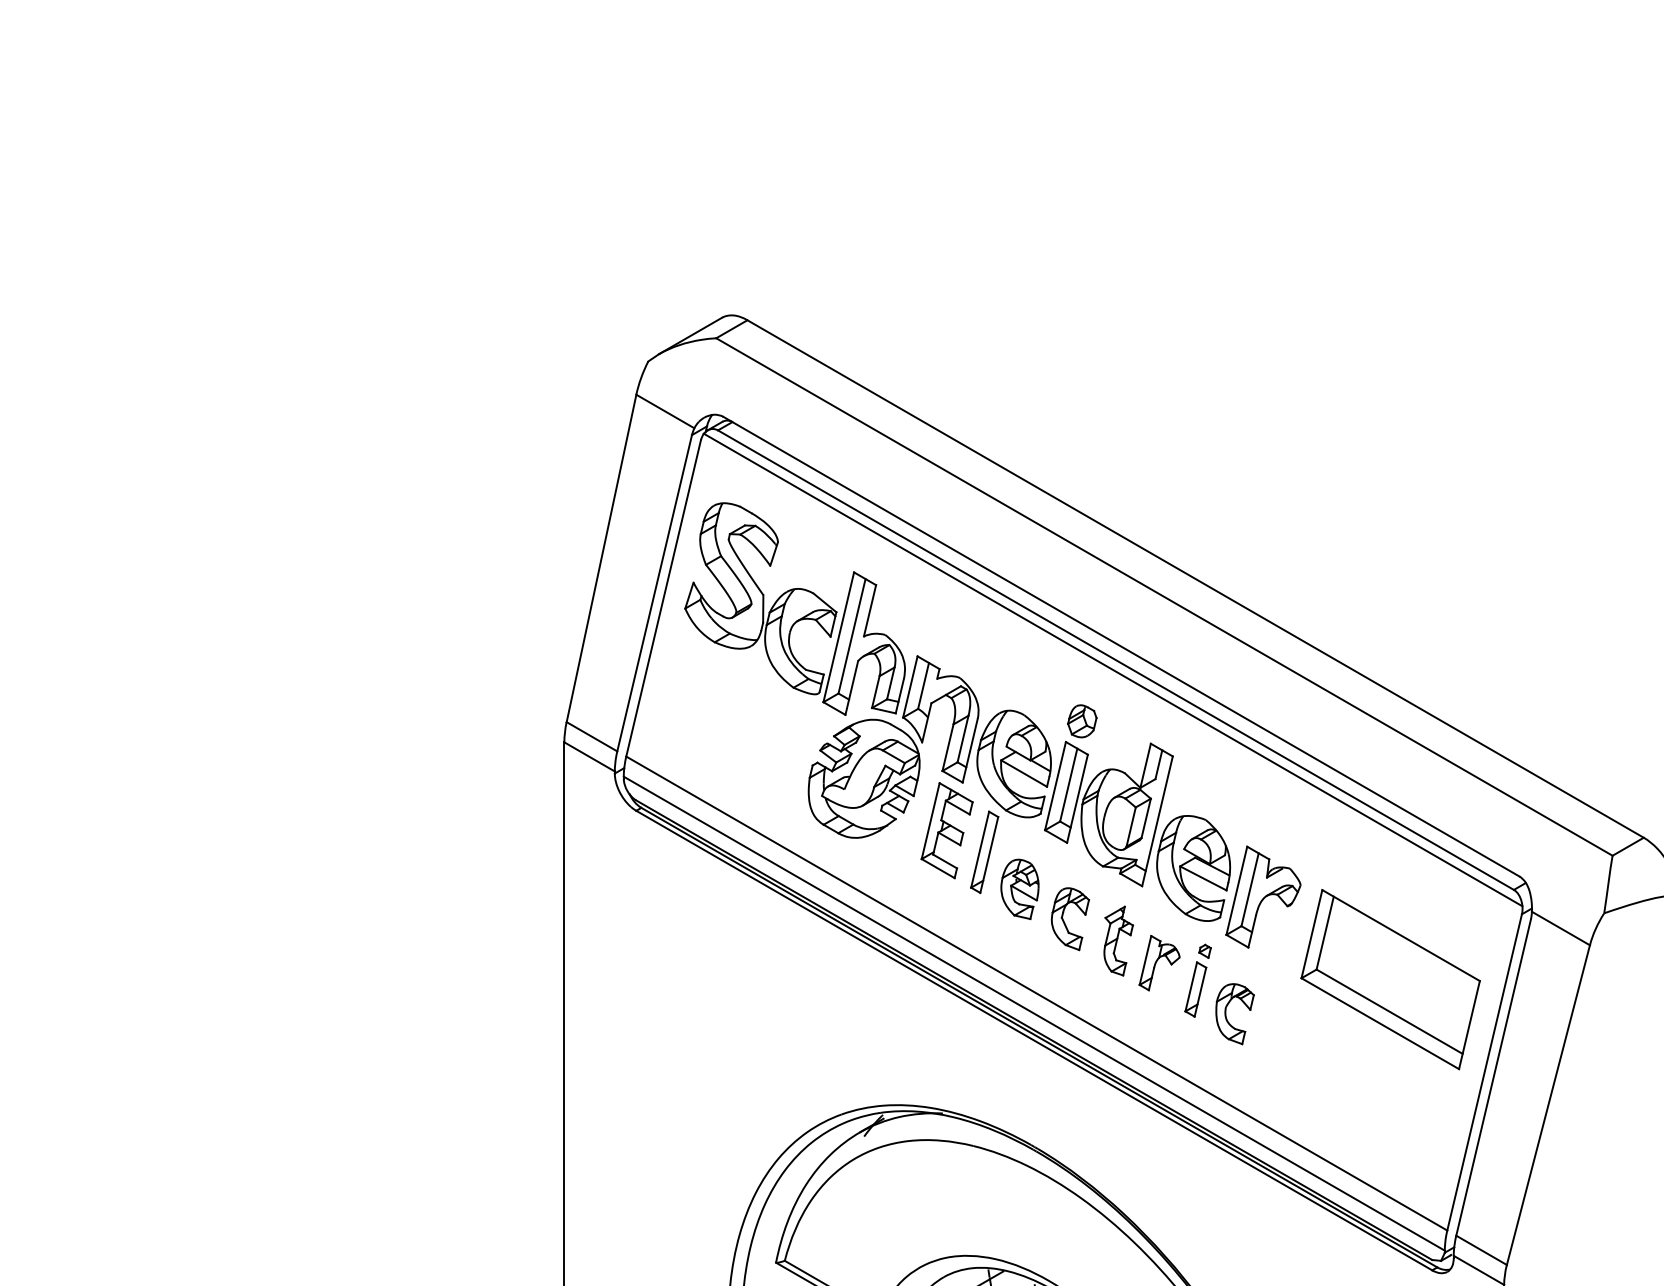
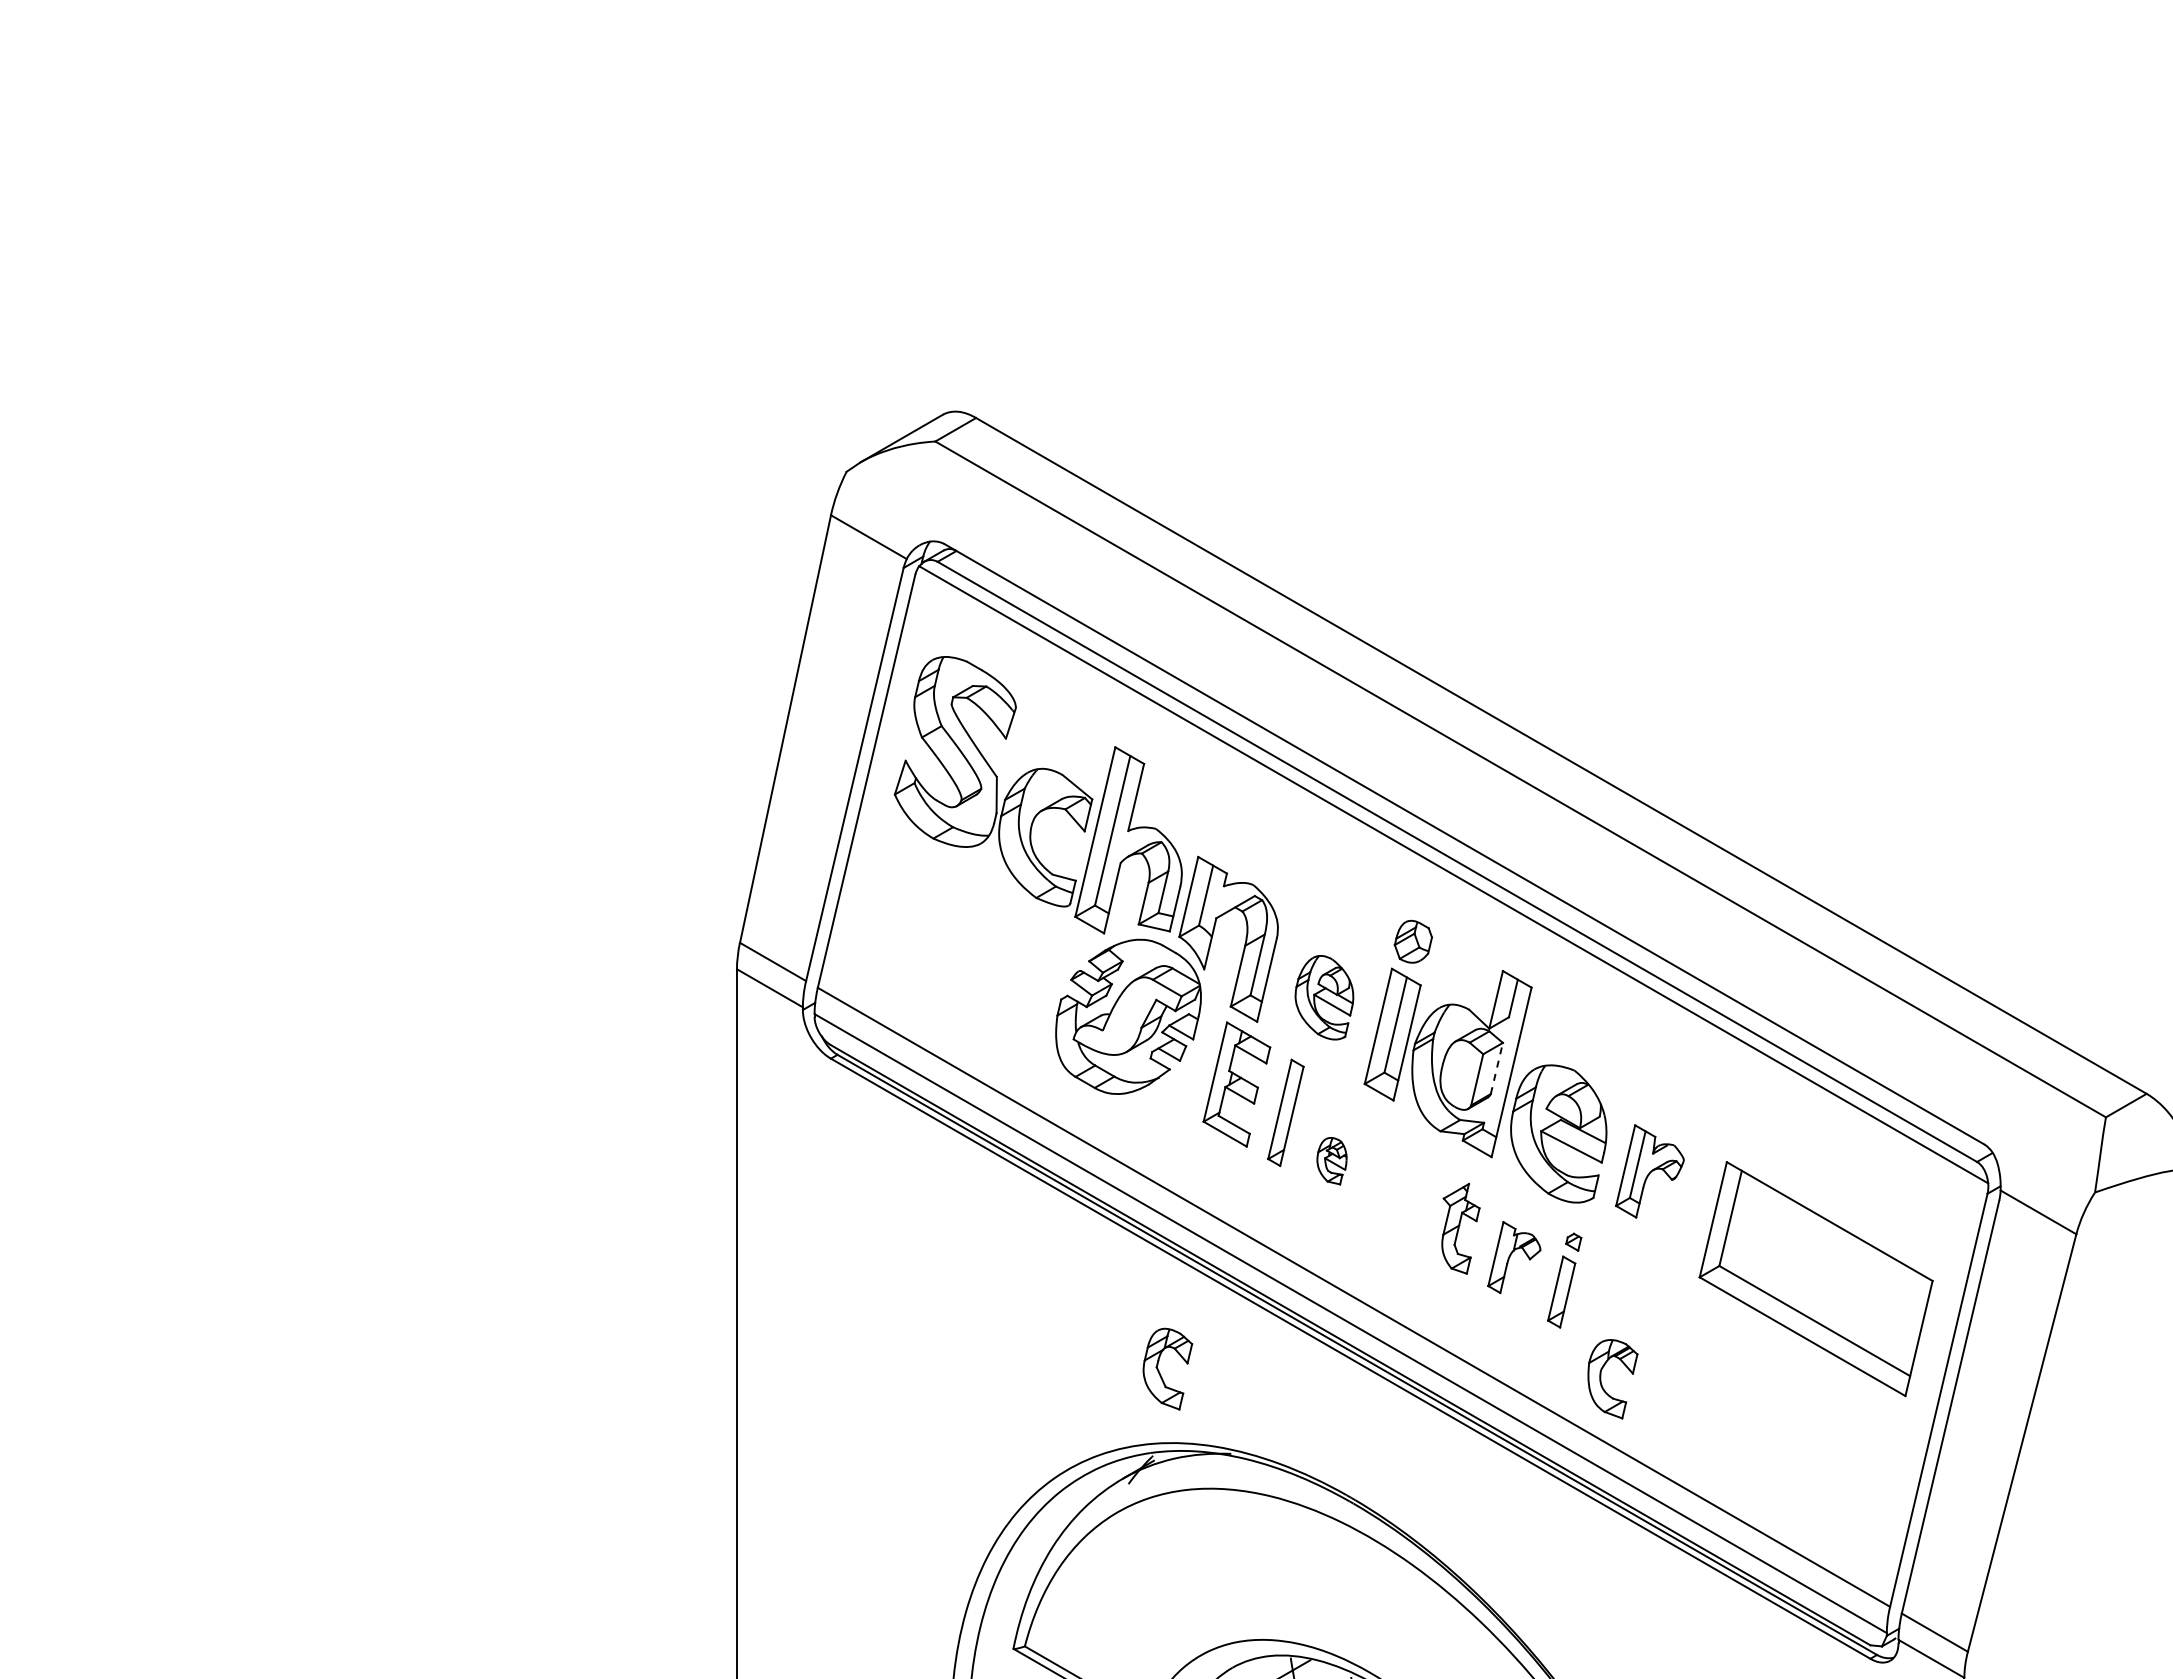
part: (1014, 763) -> (1324, 997), size x0.6
line: (1145, 817) -> (1496, 1067), solid -> dashed
part: (1019, 888) -> (1331, 1160), size x0.6
part: (1263, 897) -> (1649, 1171), size x0.7
part: (1064, 921) -> (1160, 1372), moved
part: (1226, 1014) -> (1601, 1379), moved

